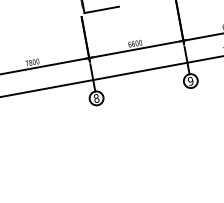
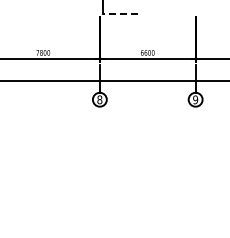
line: (101, 9) -> (120, 13), solid -> dashed

